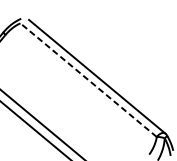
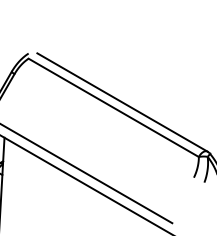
line: (88, 79) -> (113, 107), dashed -> solid

